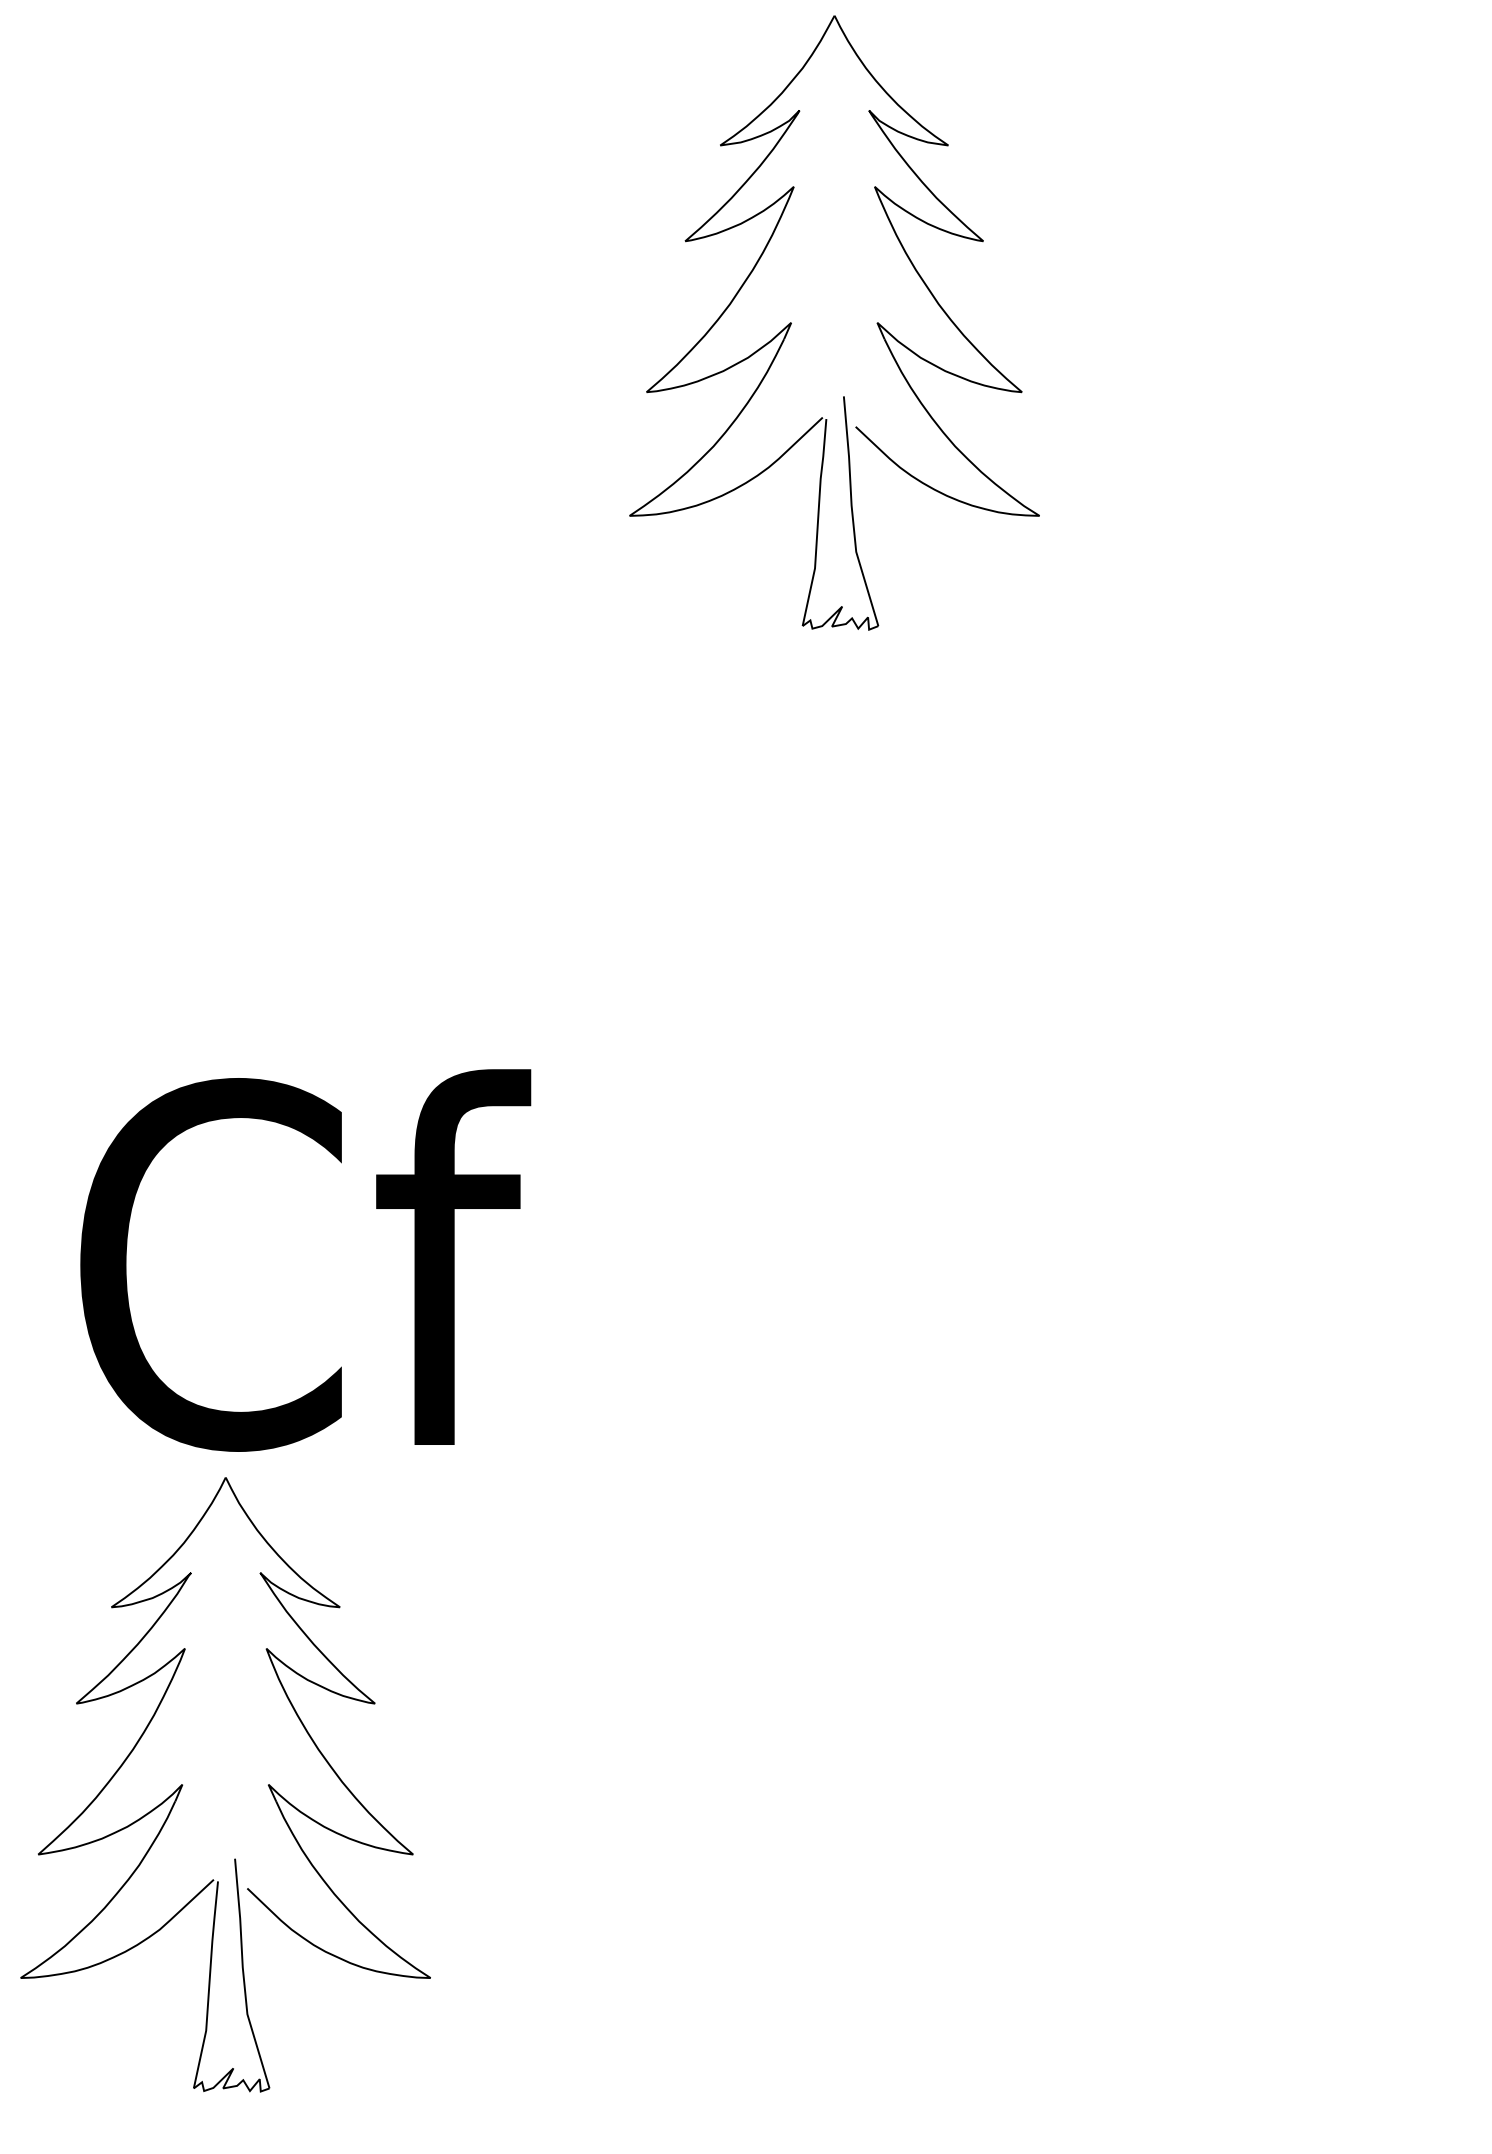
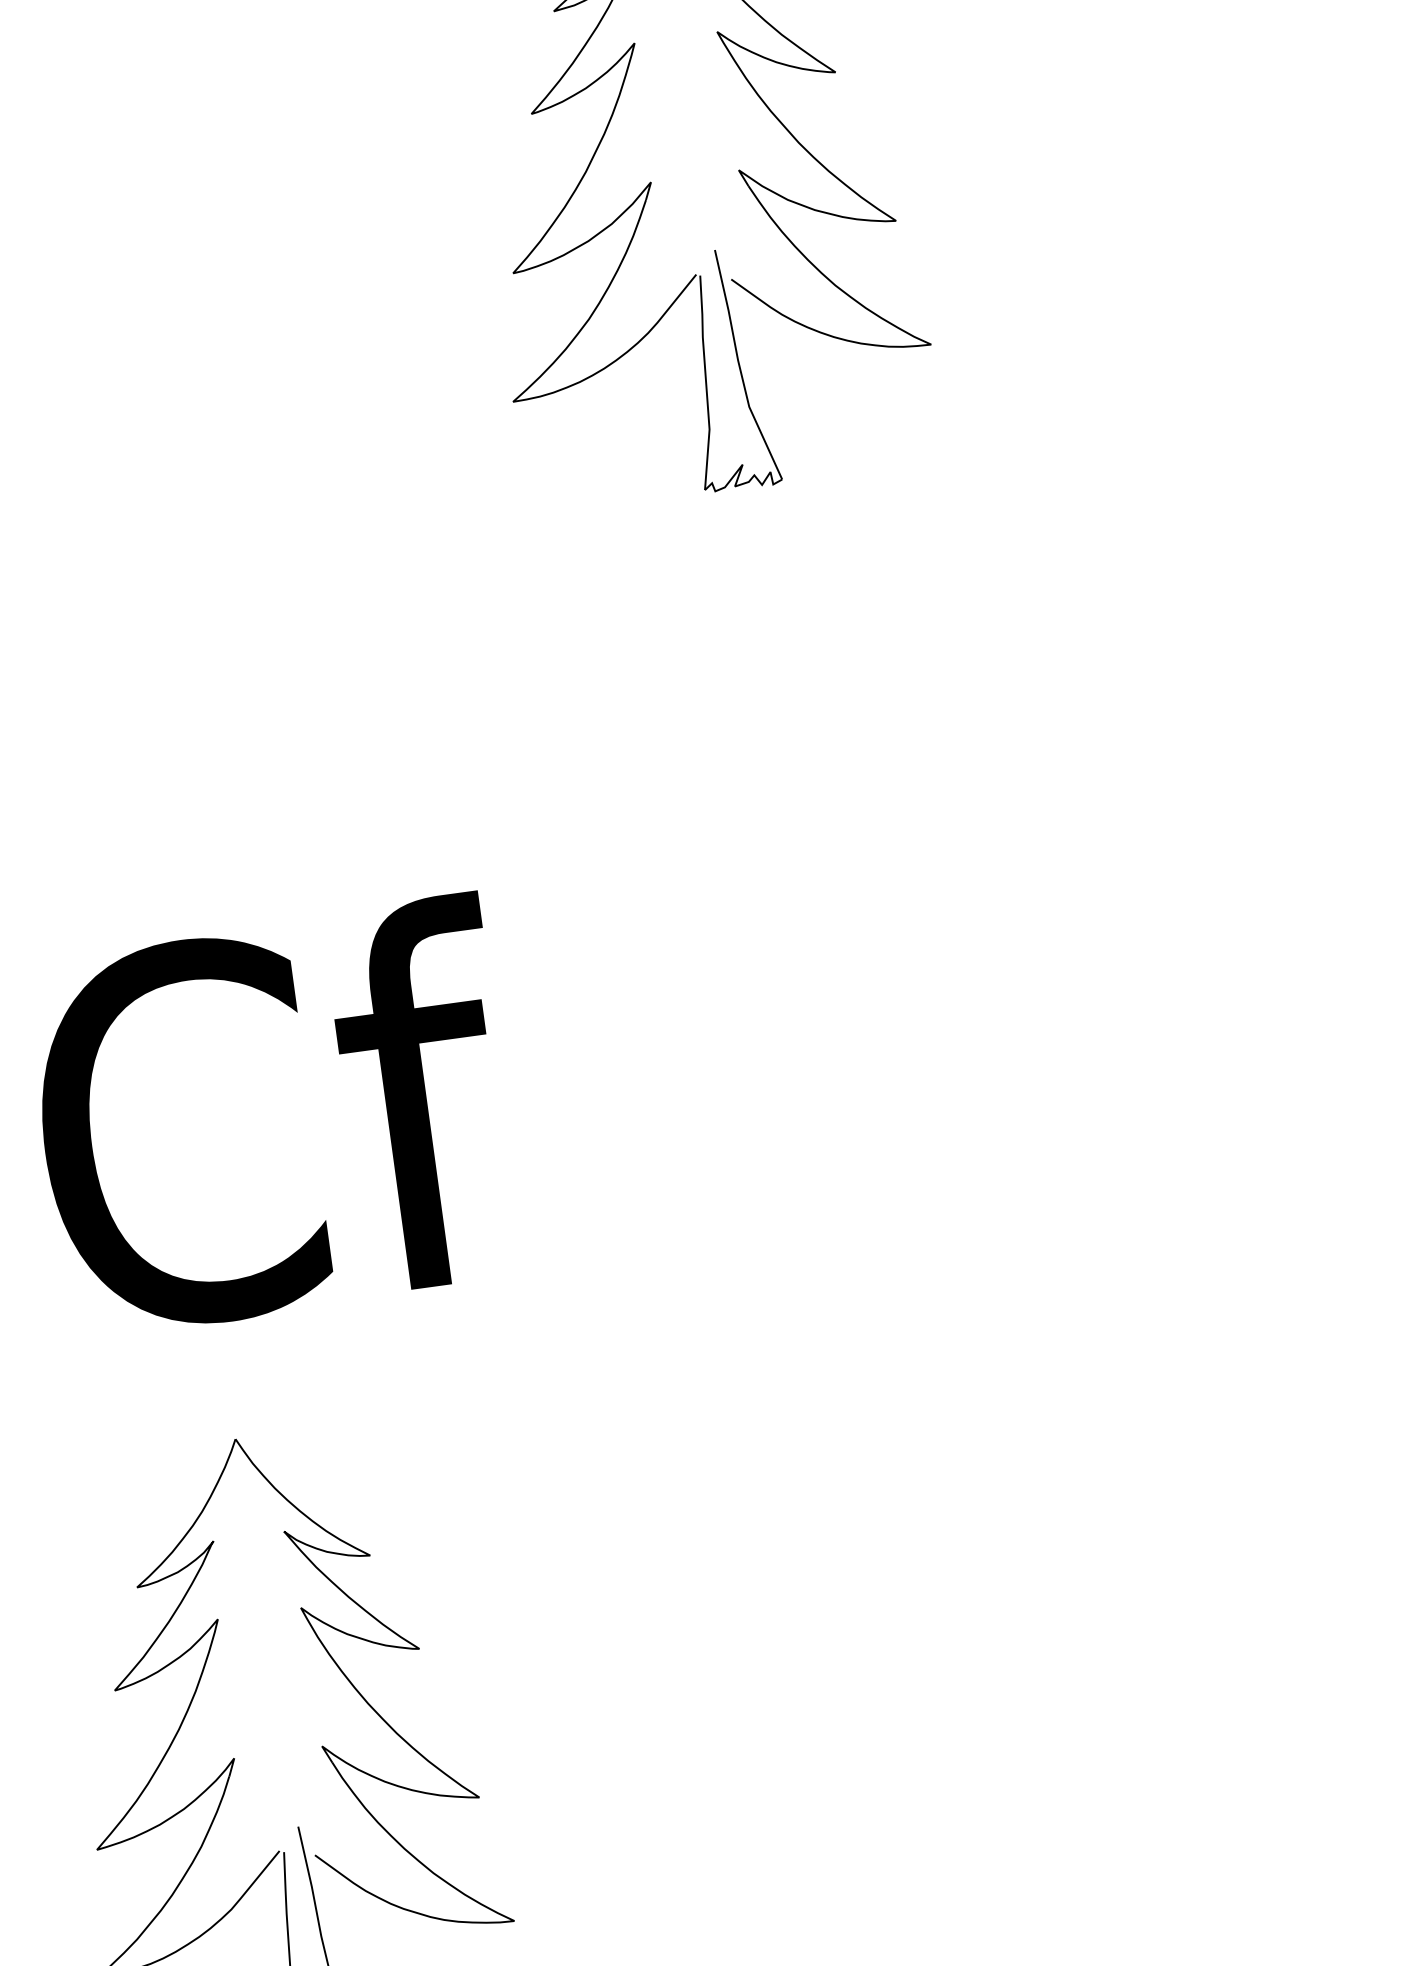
text: (305, 1260) -> (274, 1116), moved

